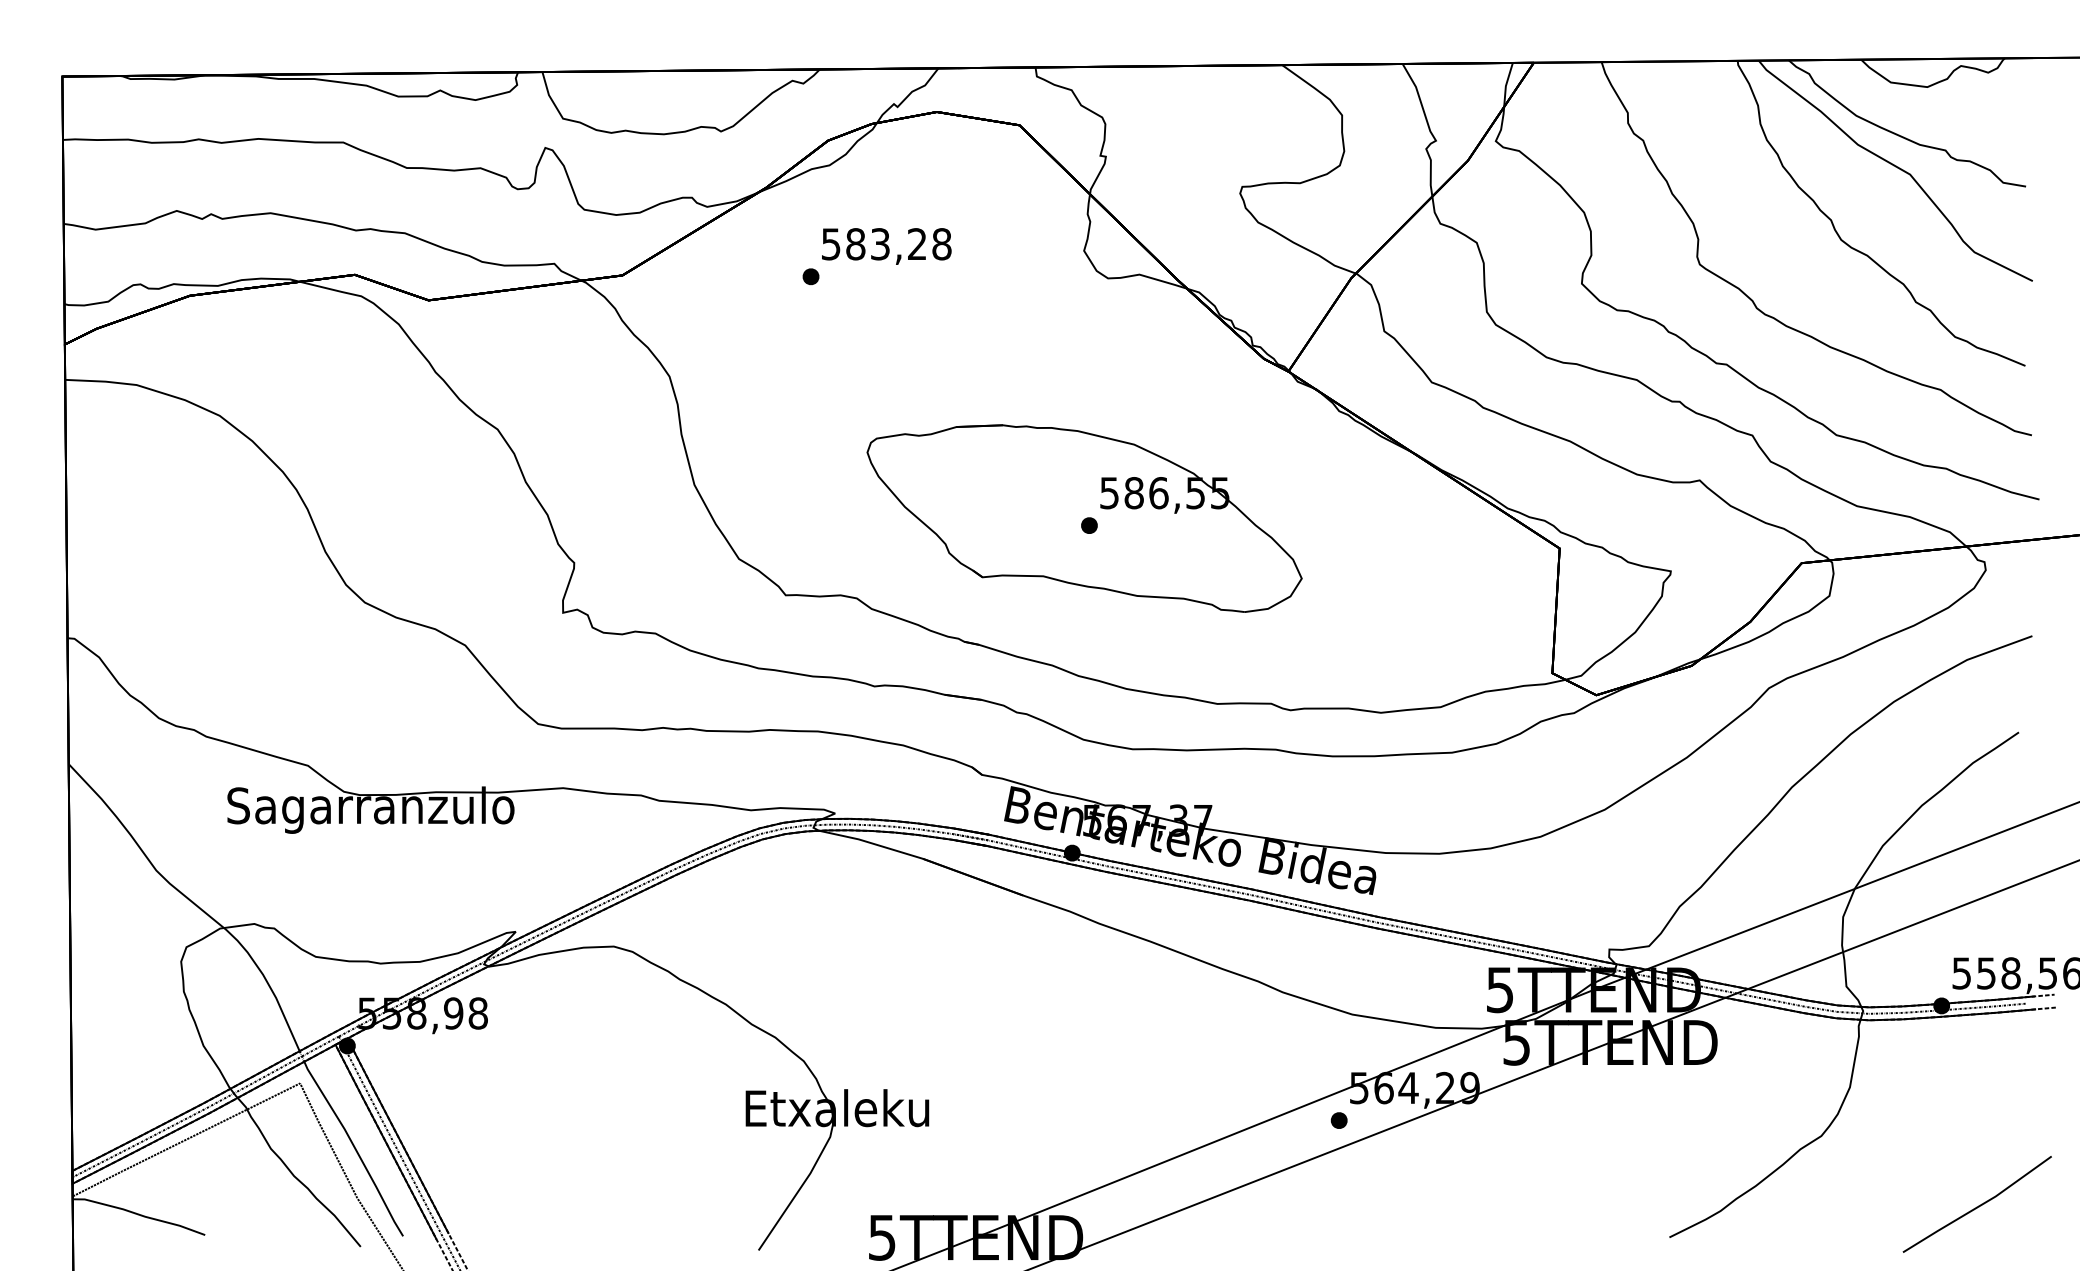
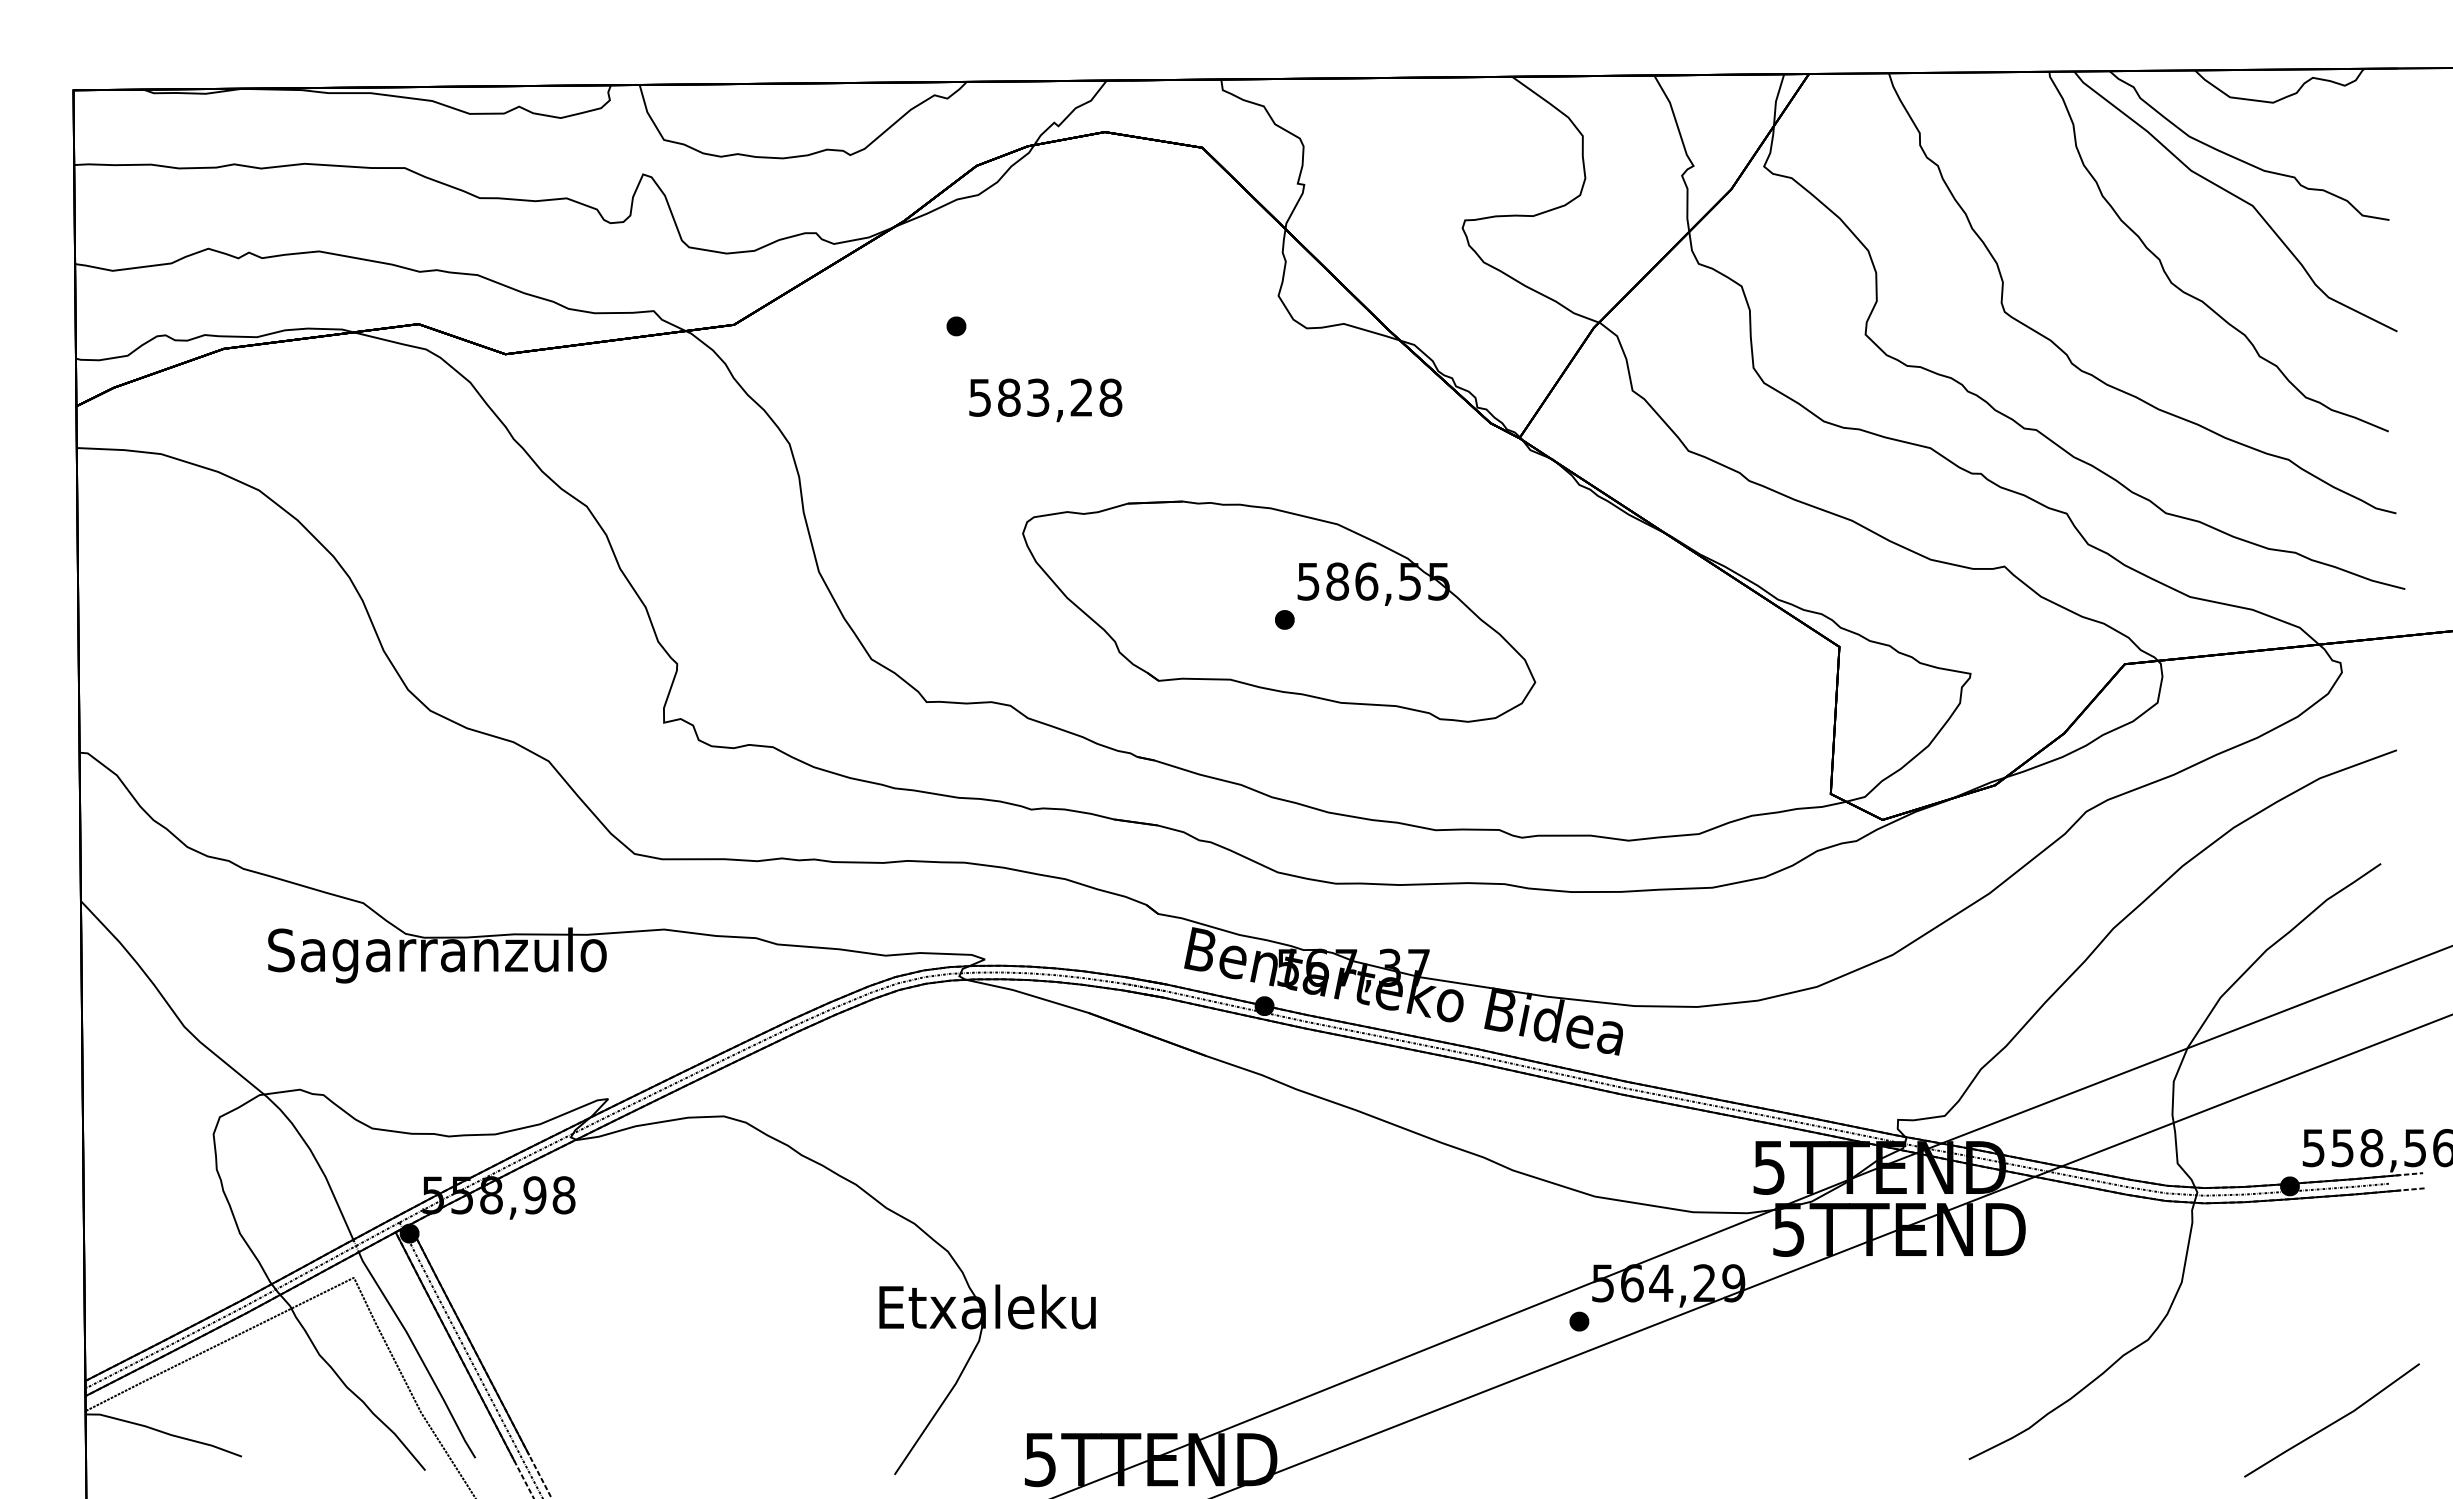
text: (886, 246) -> (1045, 400), moved

